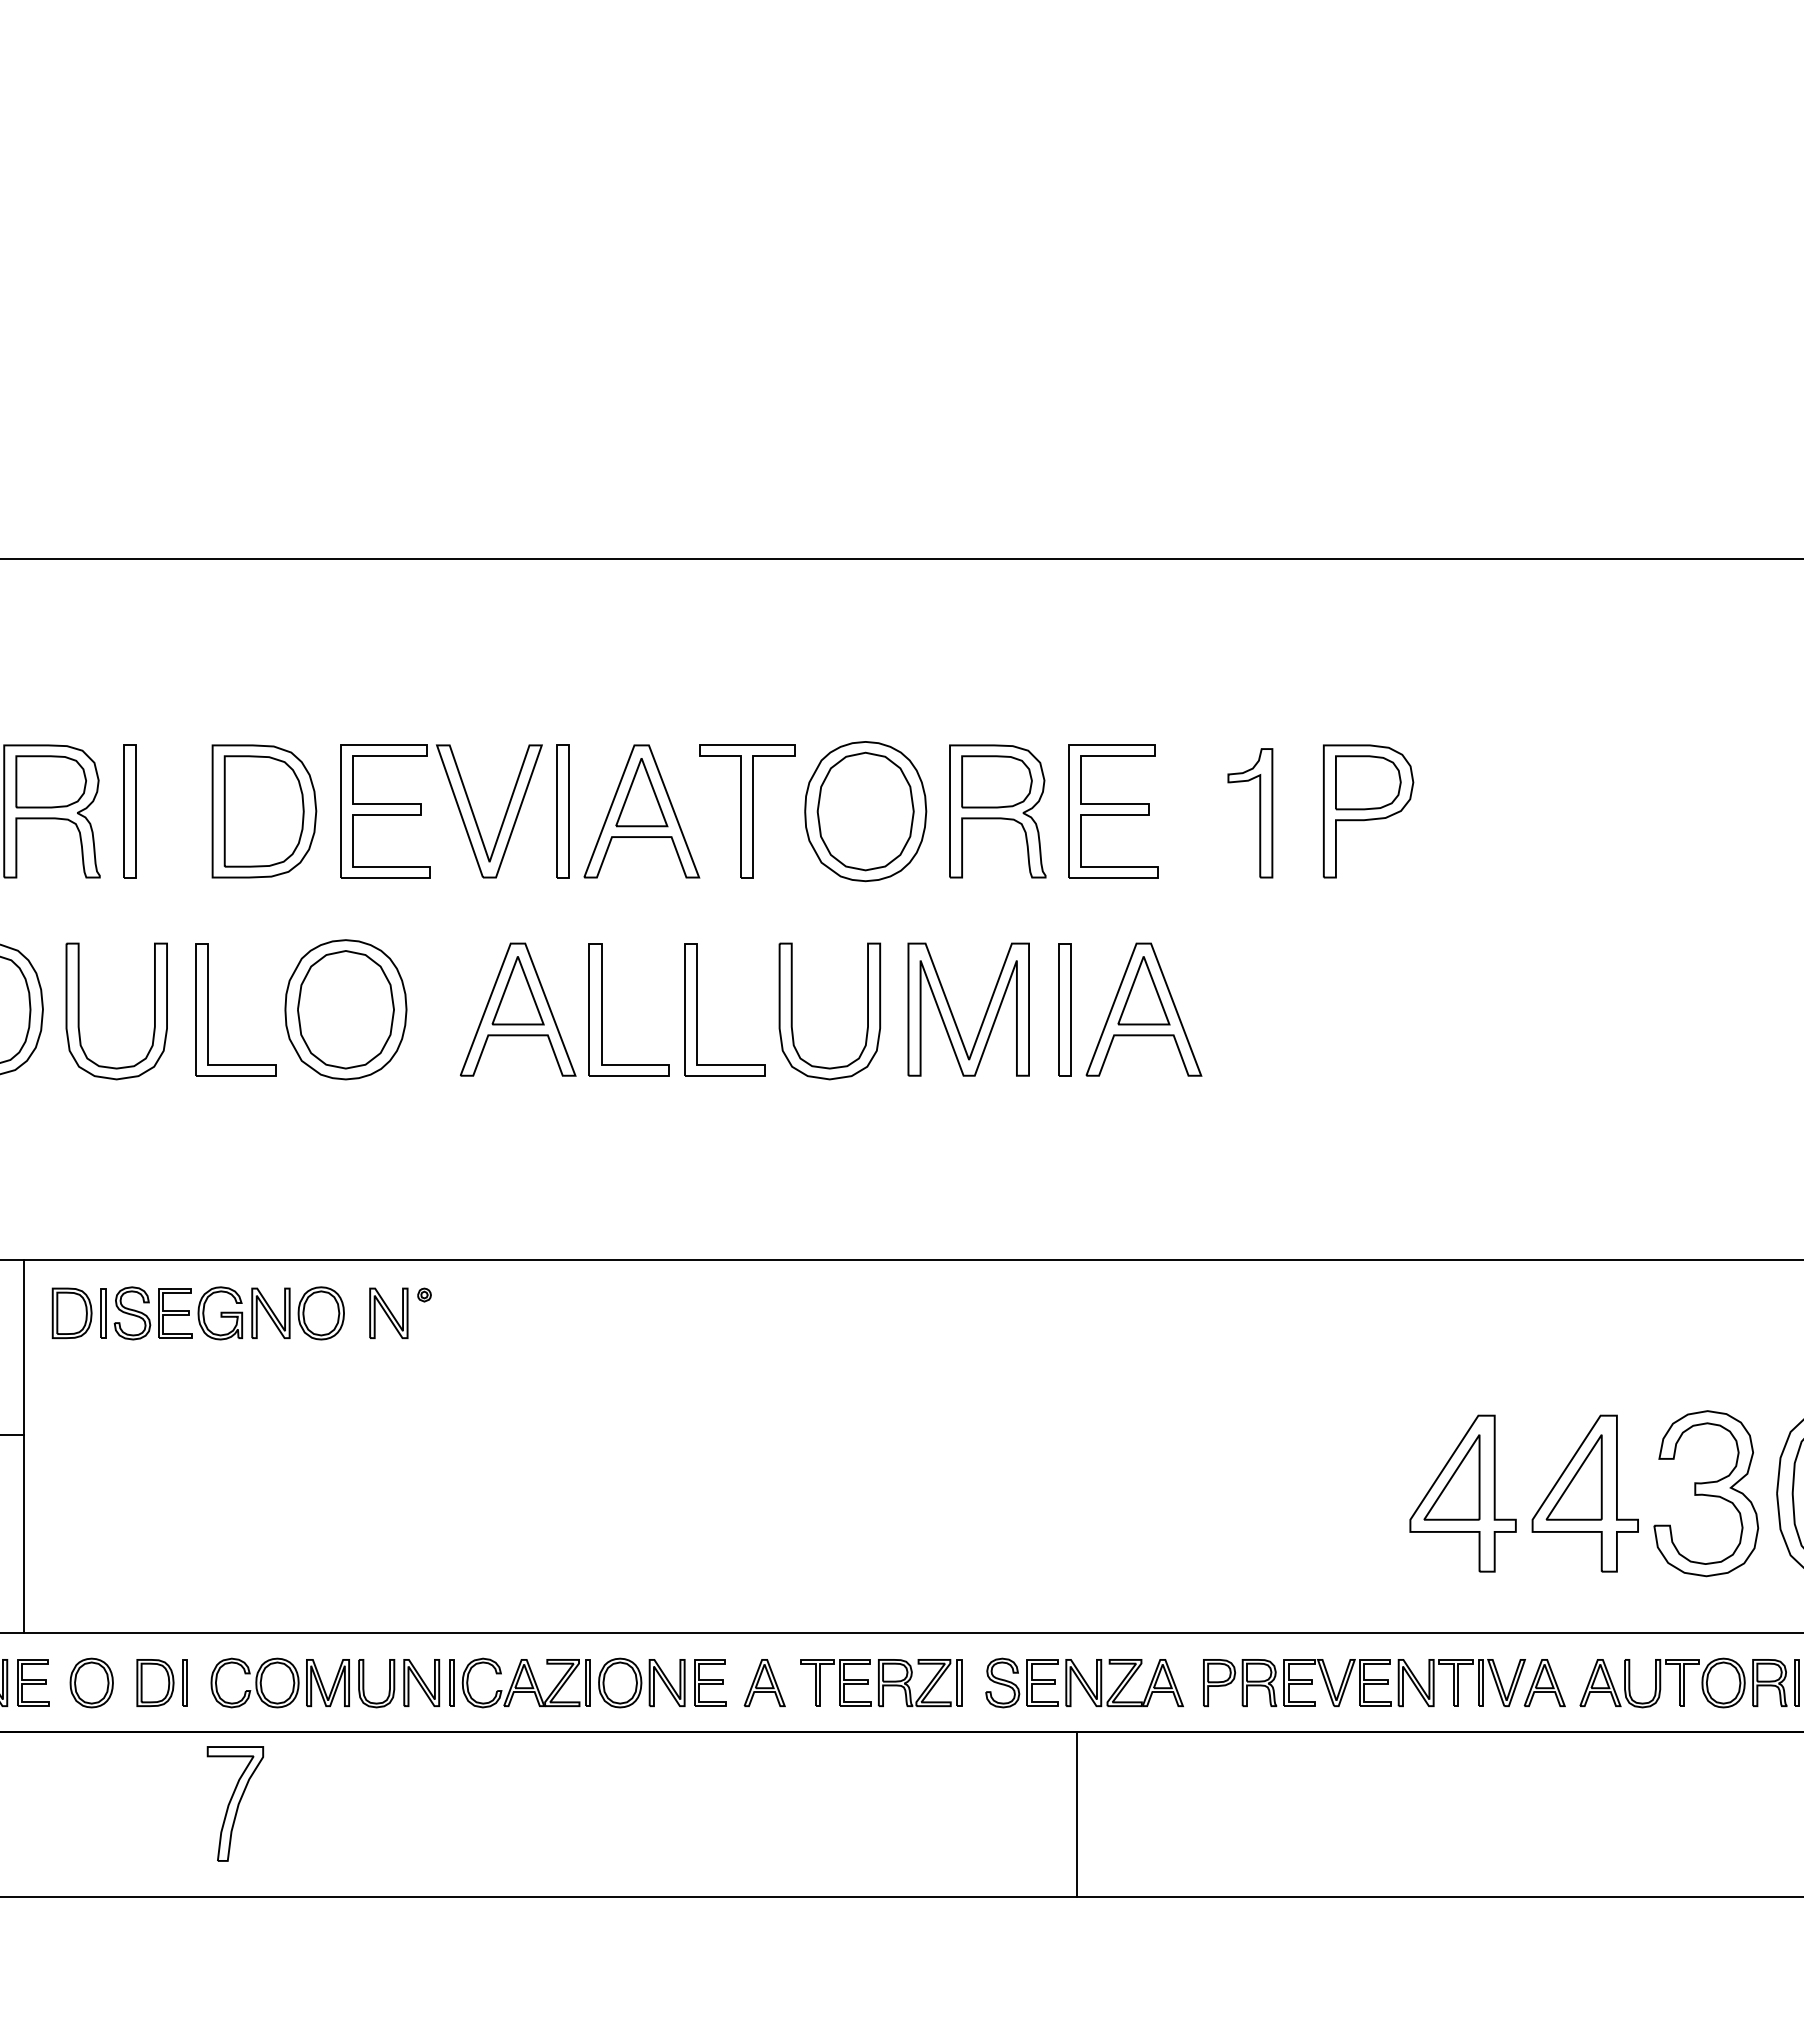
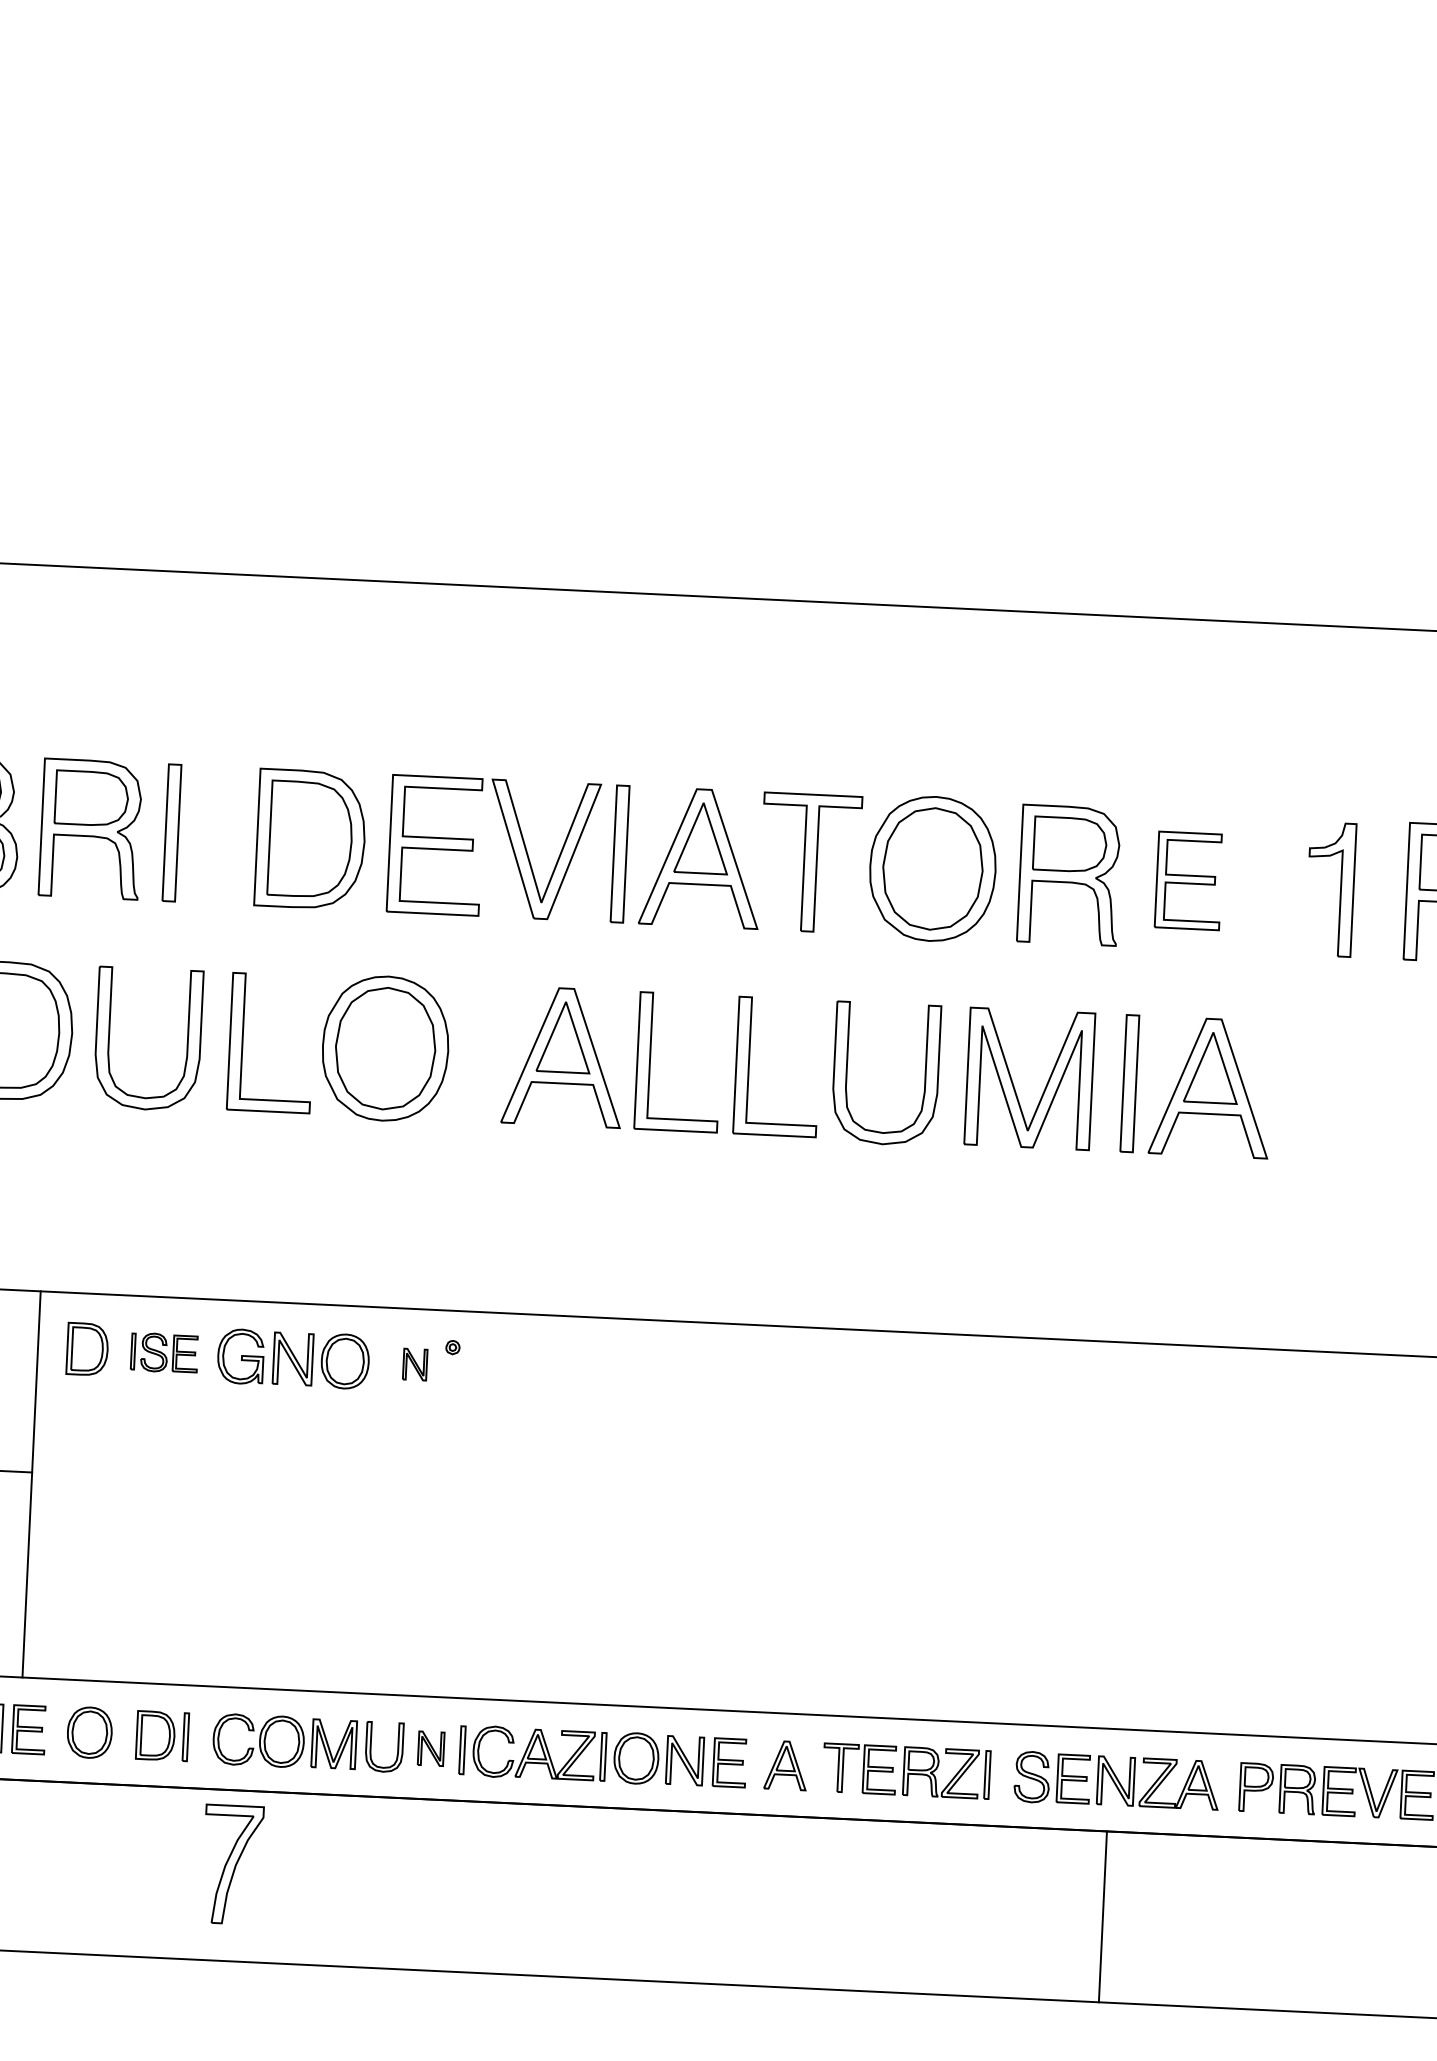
part: (1113, 811) -> (1189, 880), size x0.7
part: (388, 1312) -> (414, 1363), size x0.6
part: (146, 1313) -> (164, 1353), size x0.7
part: (421, 1682) -> (430, 1748), size x0.7

